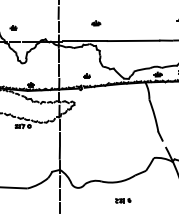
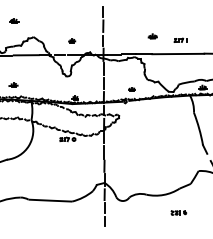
part: (95, 23) -> (152, 36), moved
part: (135, 26) -> (180, 39), added
part: (13, 27) -> (72, 40), moved
part: (122, 200) -> (178, 212), moved

